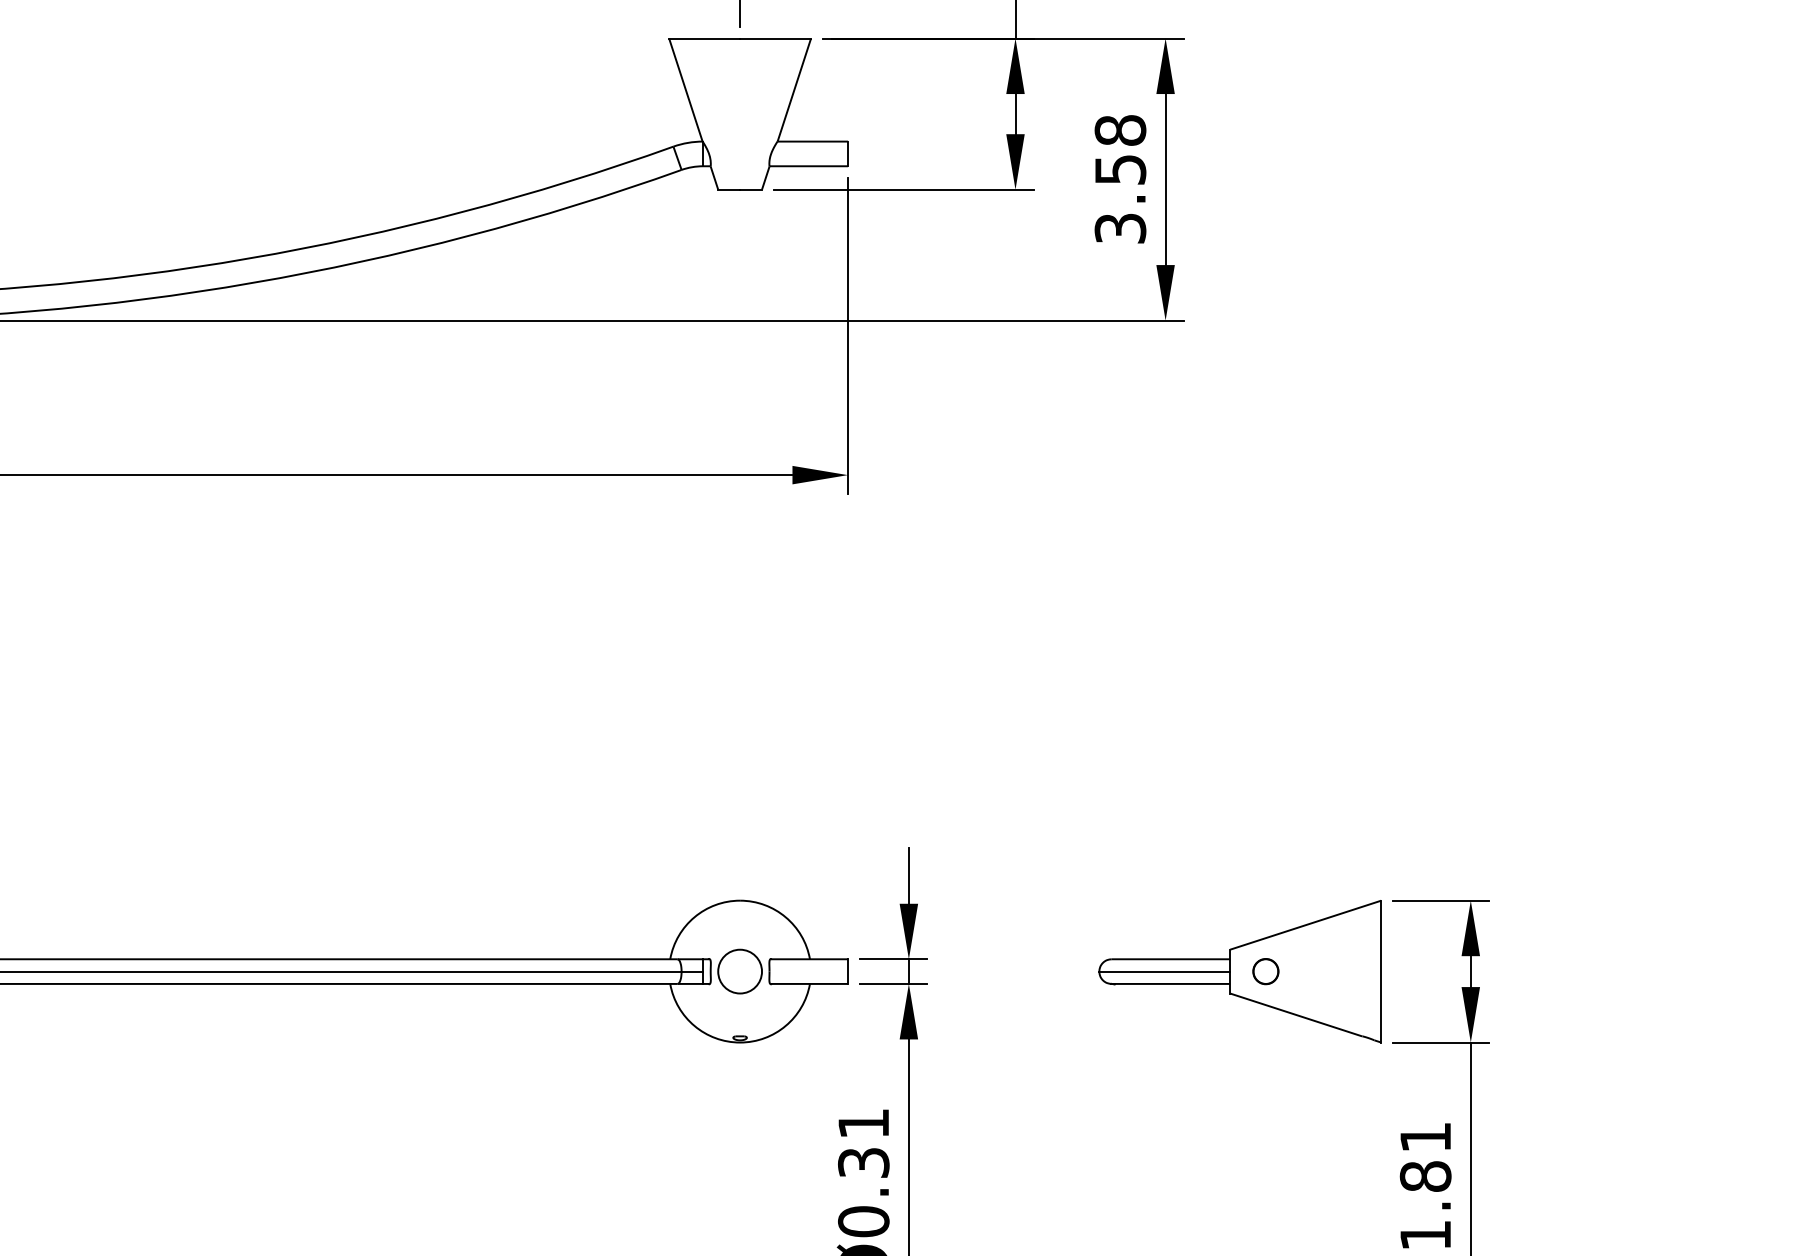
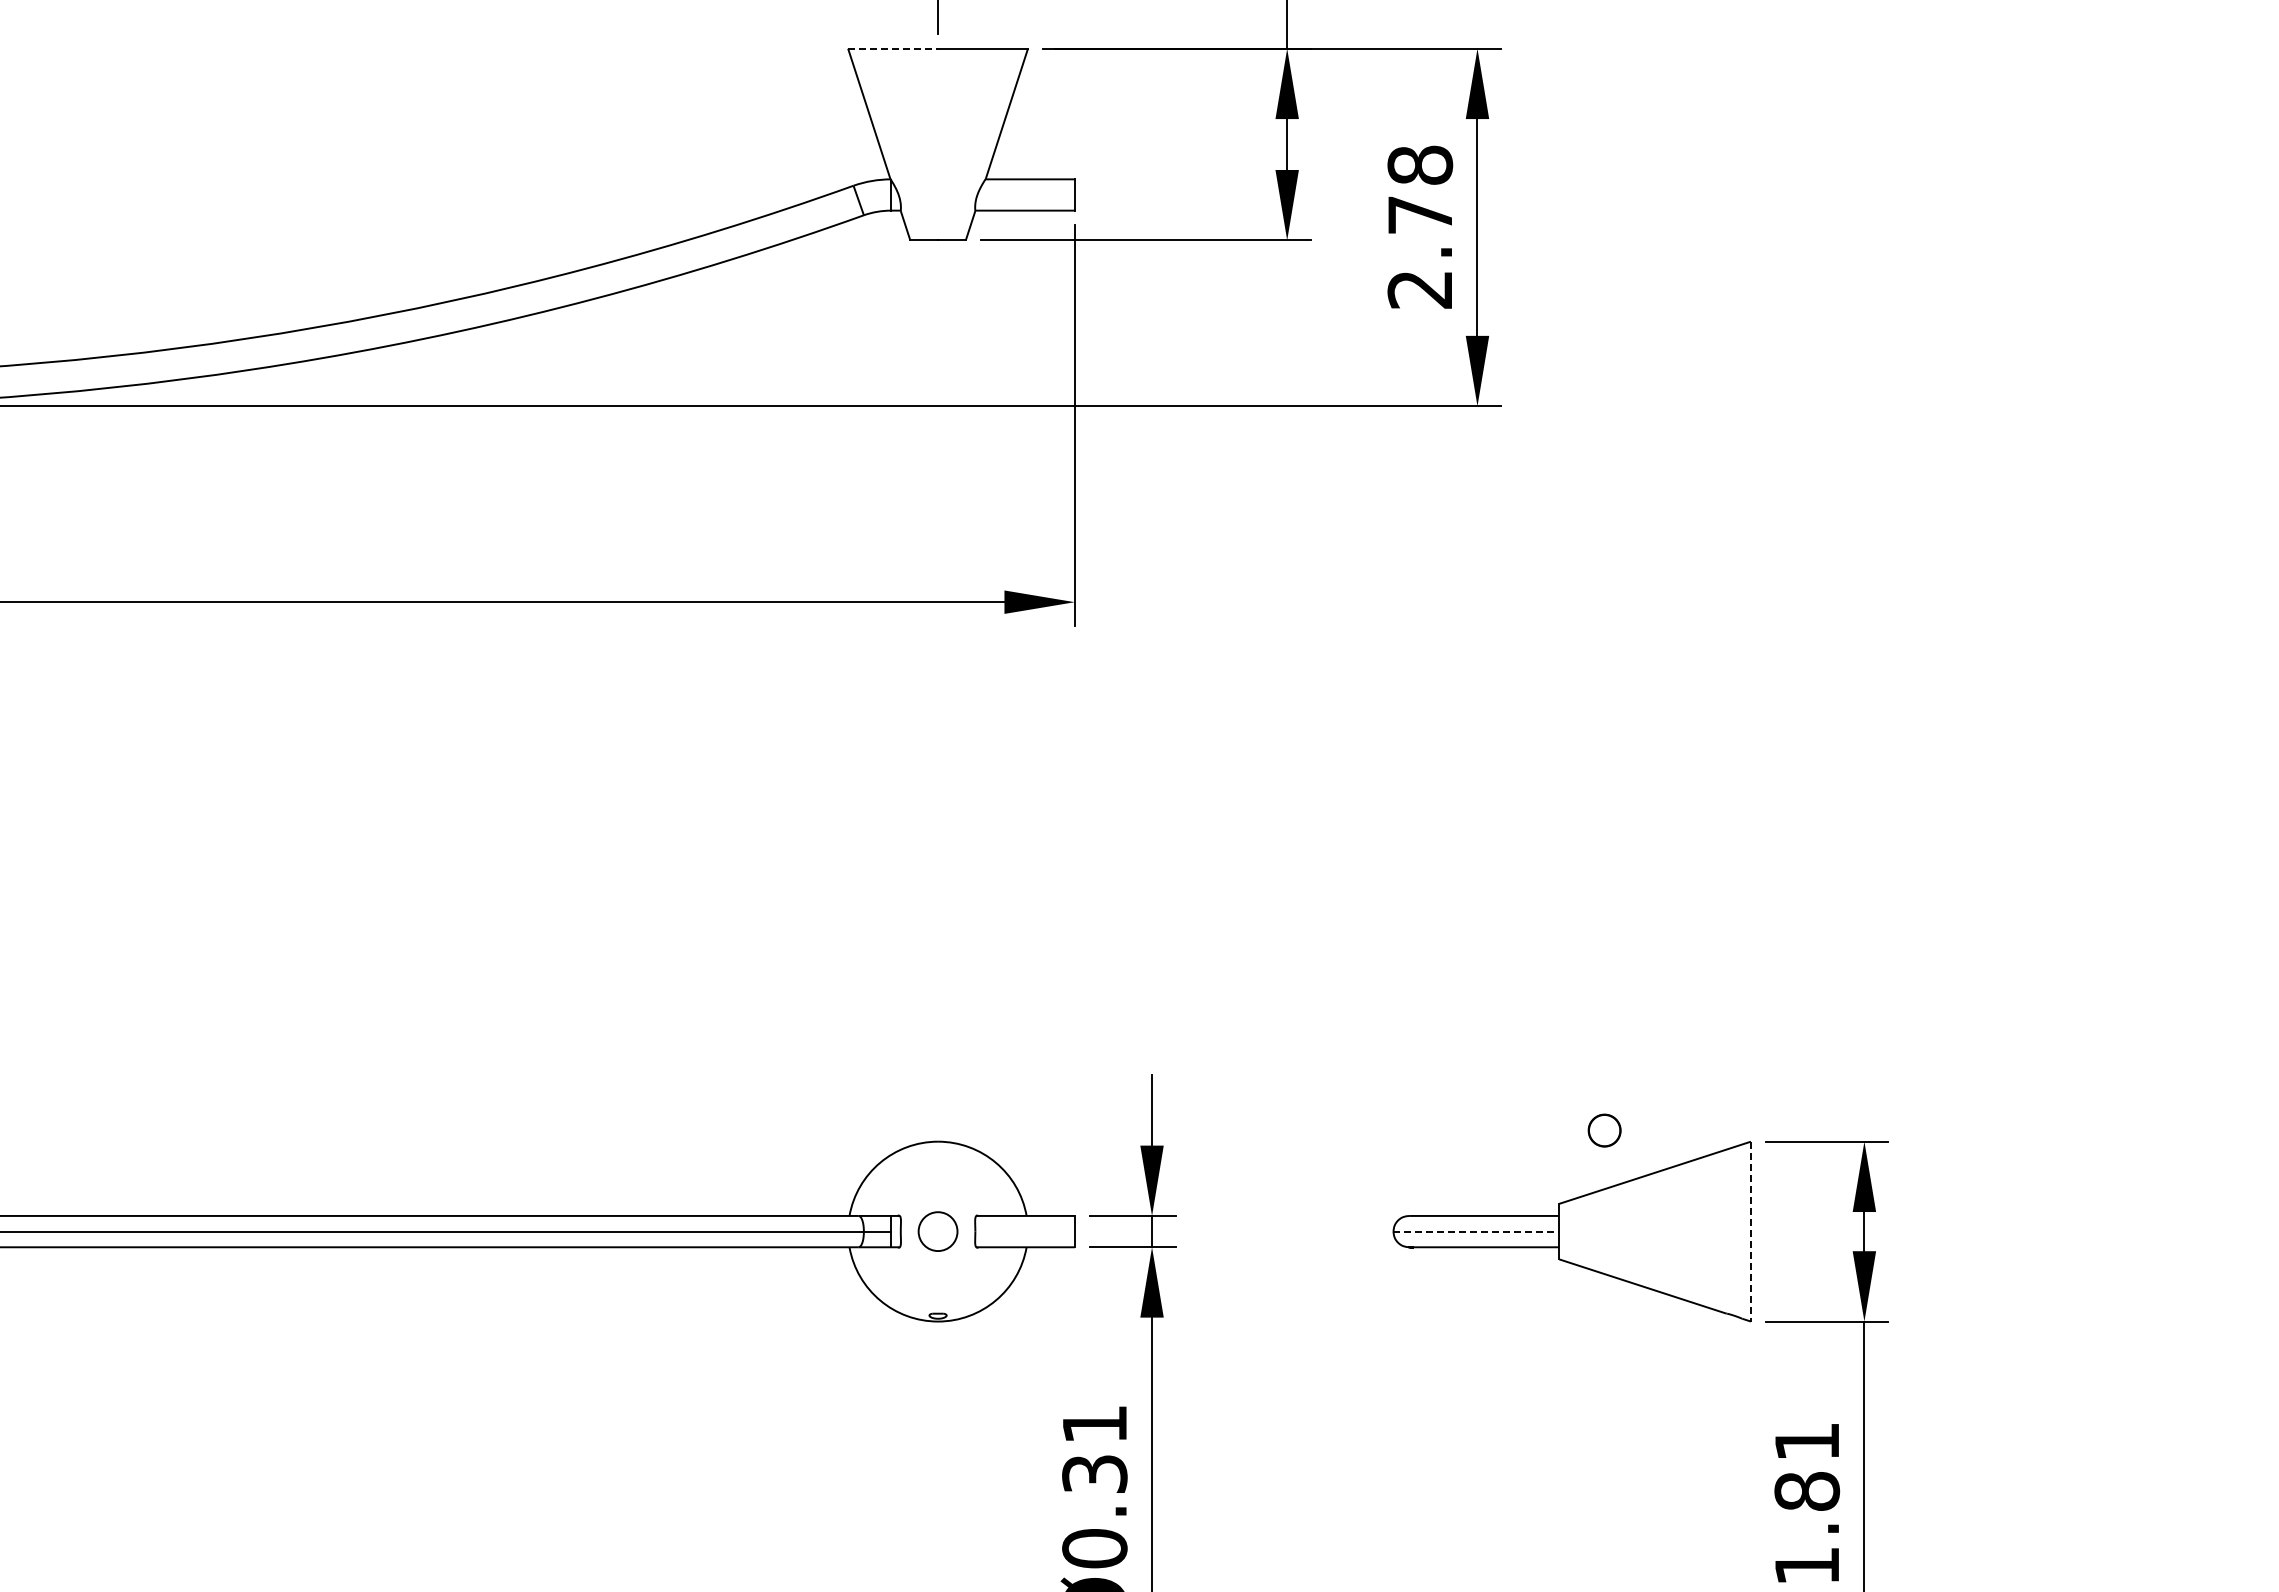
line: (704, 38) -> (893, 48), solid -> dashed
text: (1120, 199) -> (1420, 252), 3.58 -> 2.78
circle: (739, 971) -> (937, 1231), size x0.7
line: (1164, 971) -> (1476, 1231), solid -> dashed
part: (1265, 971) -> (1604, 1130), moved
line: (1380, 971) -> (1750, 1231), solid -> dashed

